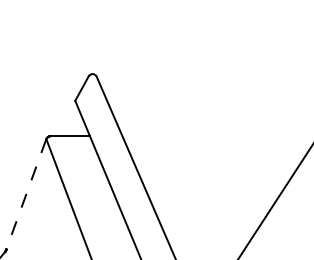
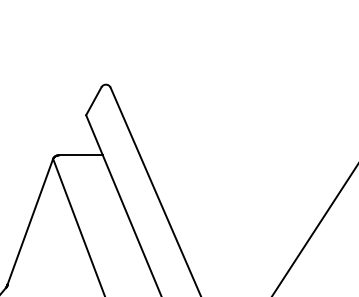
line: (26, 194) -> (30, 222), dashed -> solid

